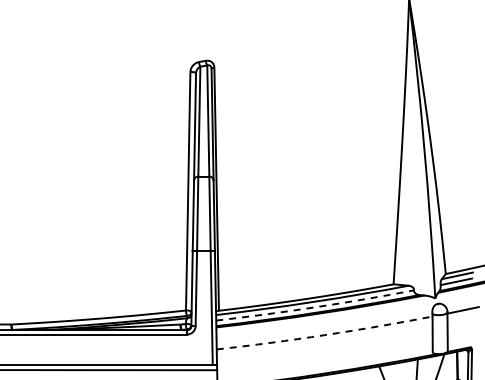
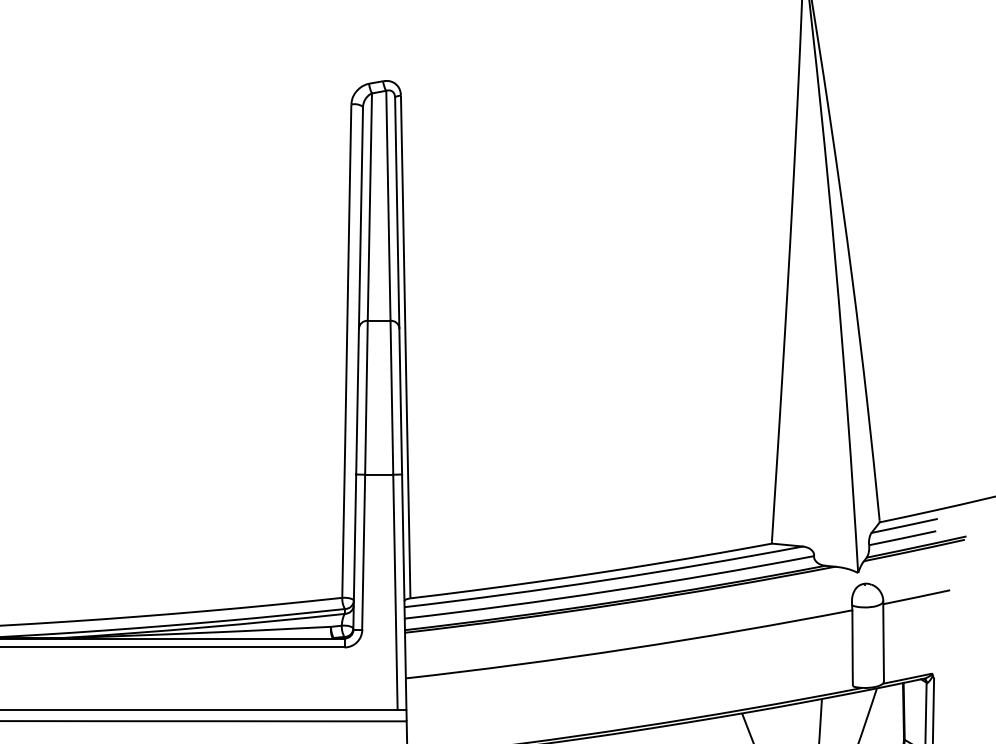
arc: (315, 307) -> (610, 591), dashed -> solid
arc: (324, 335) -> (628, 649), dashed -> solid

